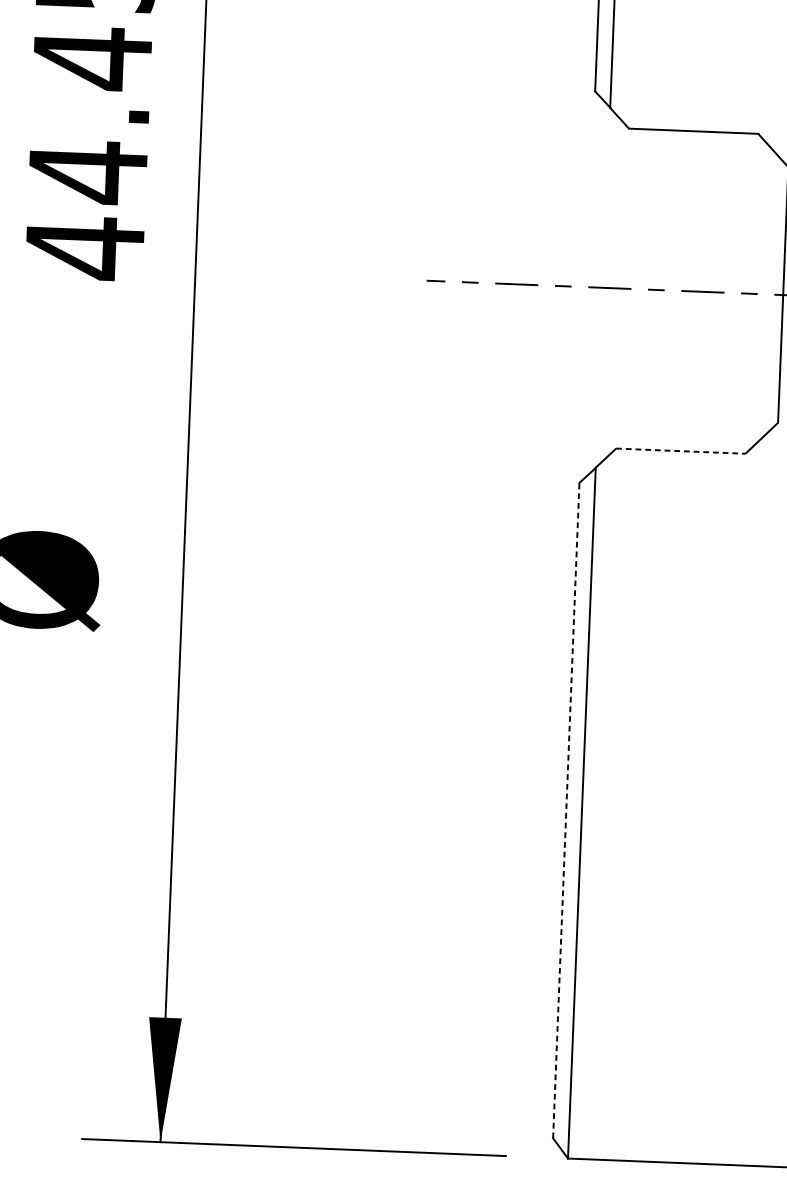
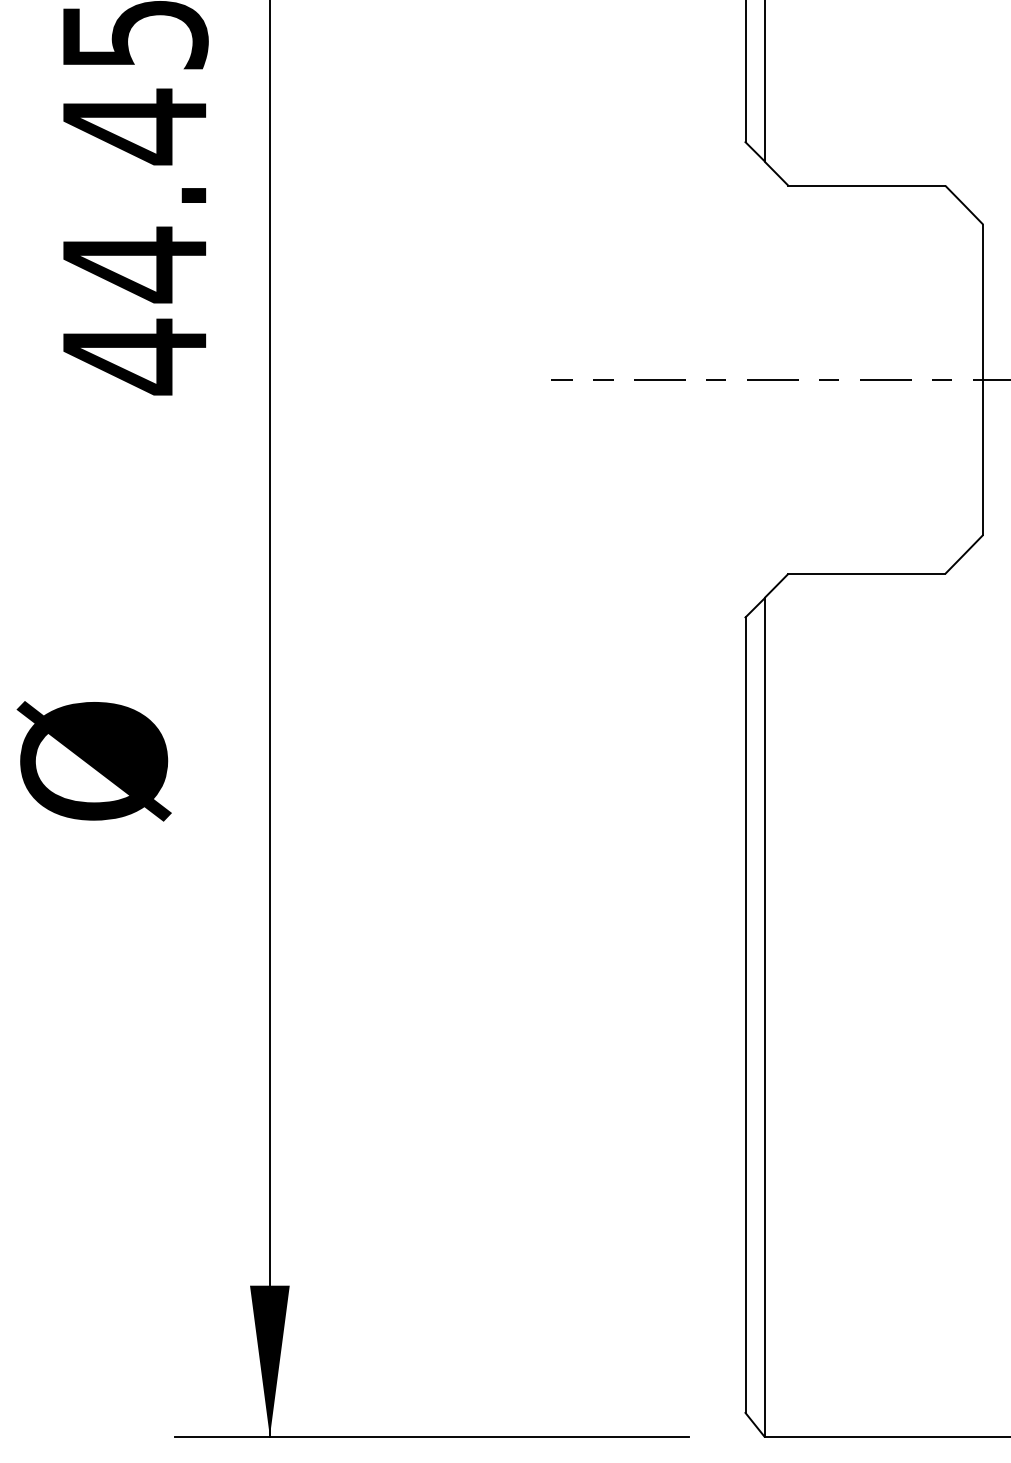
line: (681, 450) -> (867, 573), dashed -> solid
line: (566, 810) -> (745, 1015), dashed -> solid

